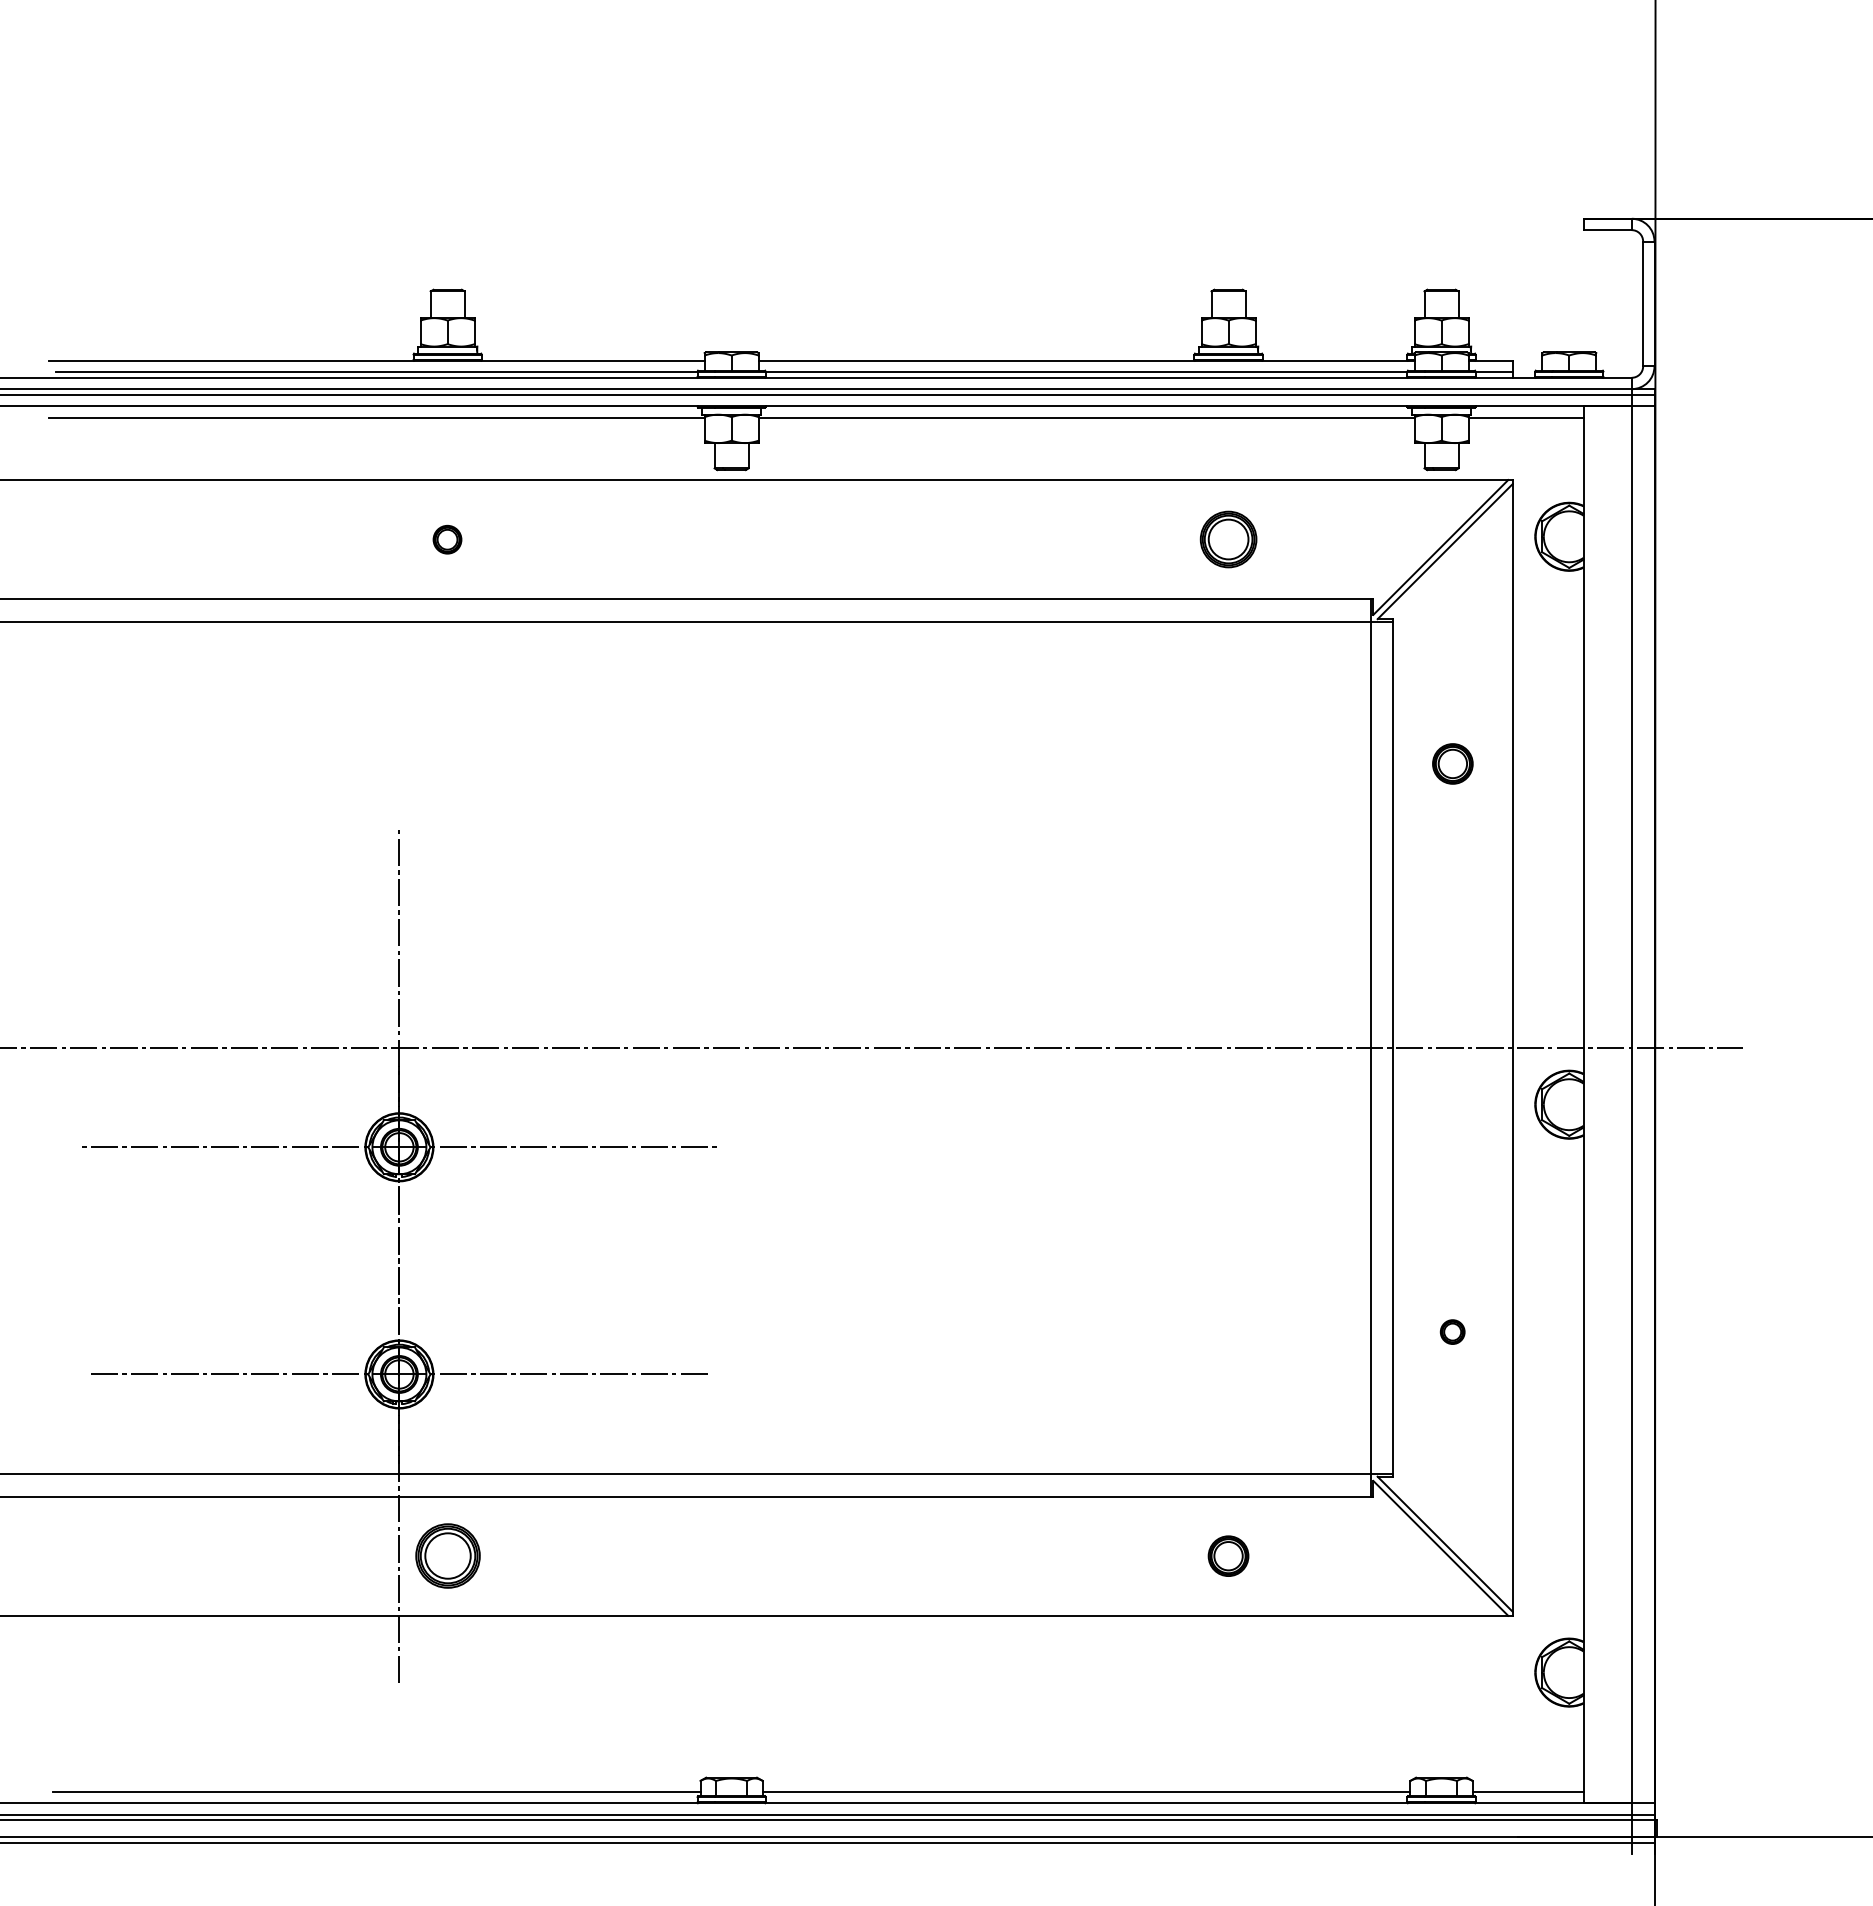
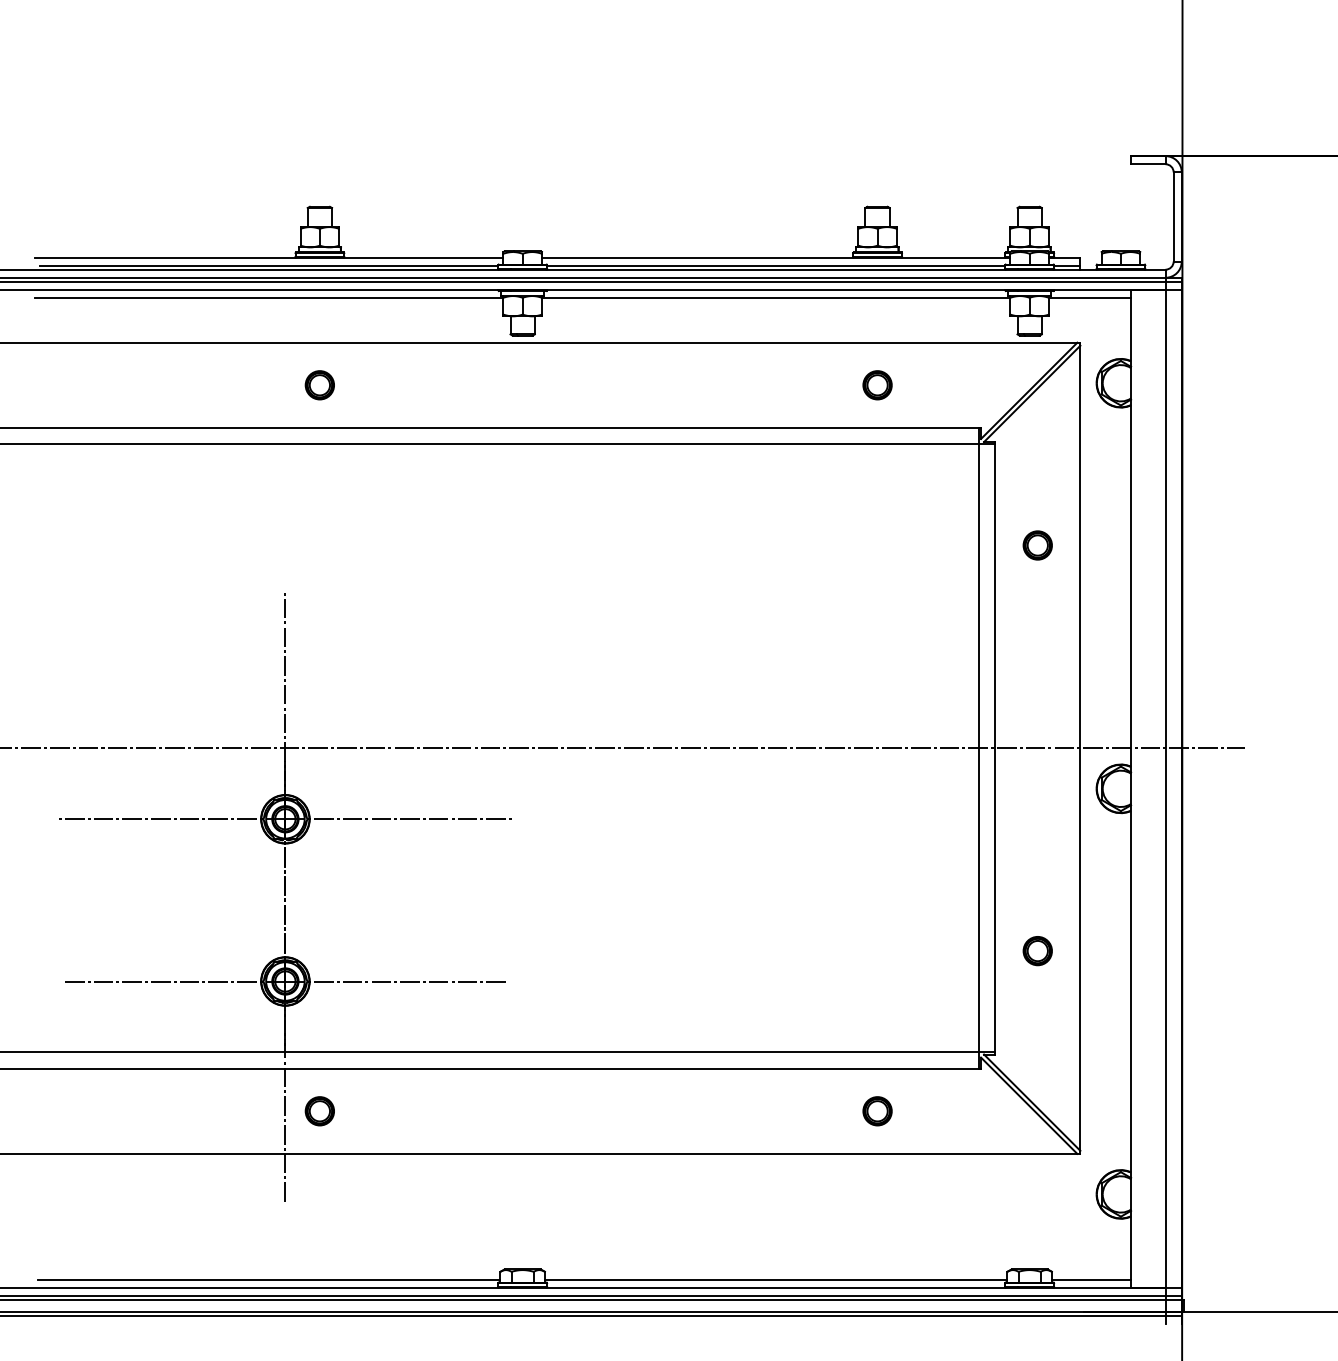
part: (447, 539) -> (319, 385), size x1.43
part: (1228, 539) -> (877, 385), size x0.71
part: (1452, 1332) -> (1037, 951), size x1.67
part: (447, 1556) -> (319, 1111), size x0.62

